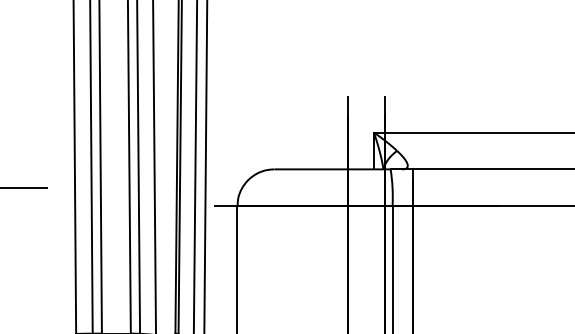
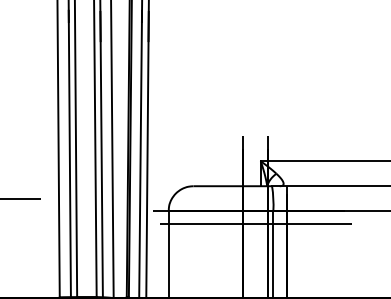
line: (366, 224) -> (255, 223), added

